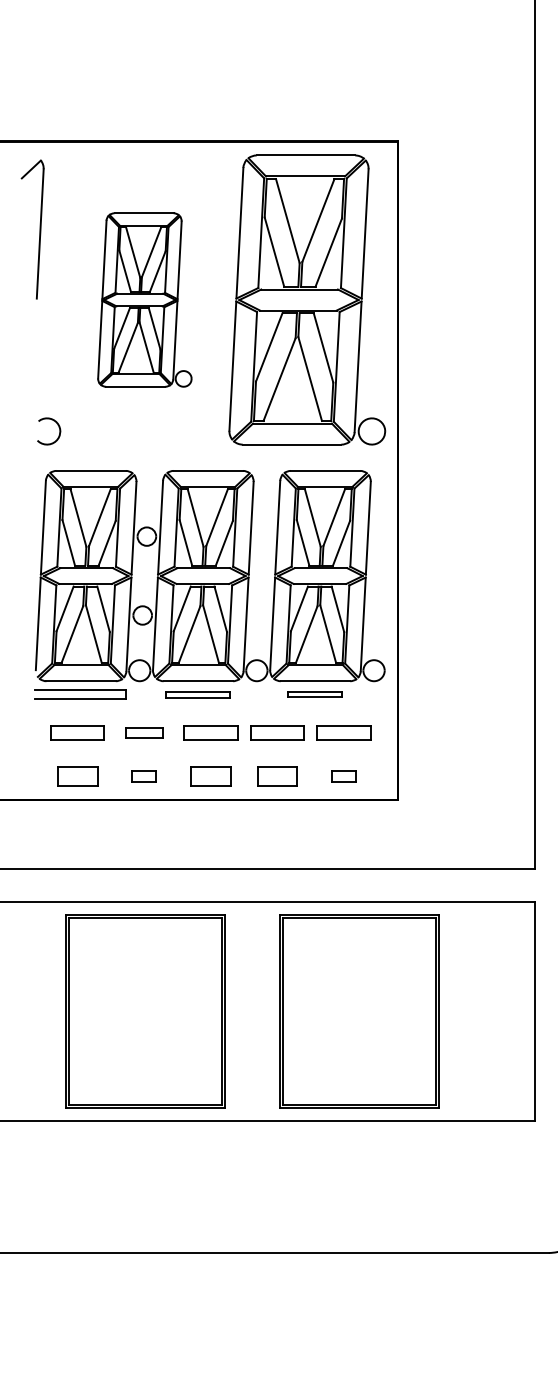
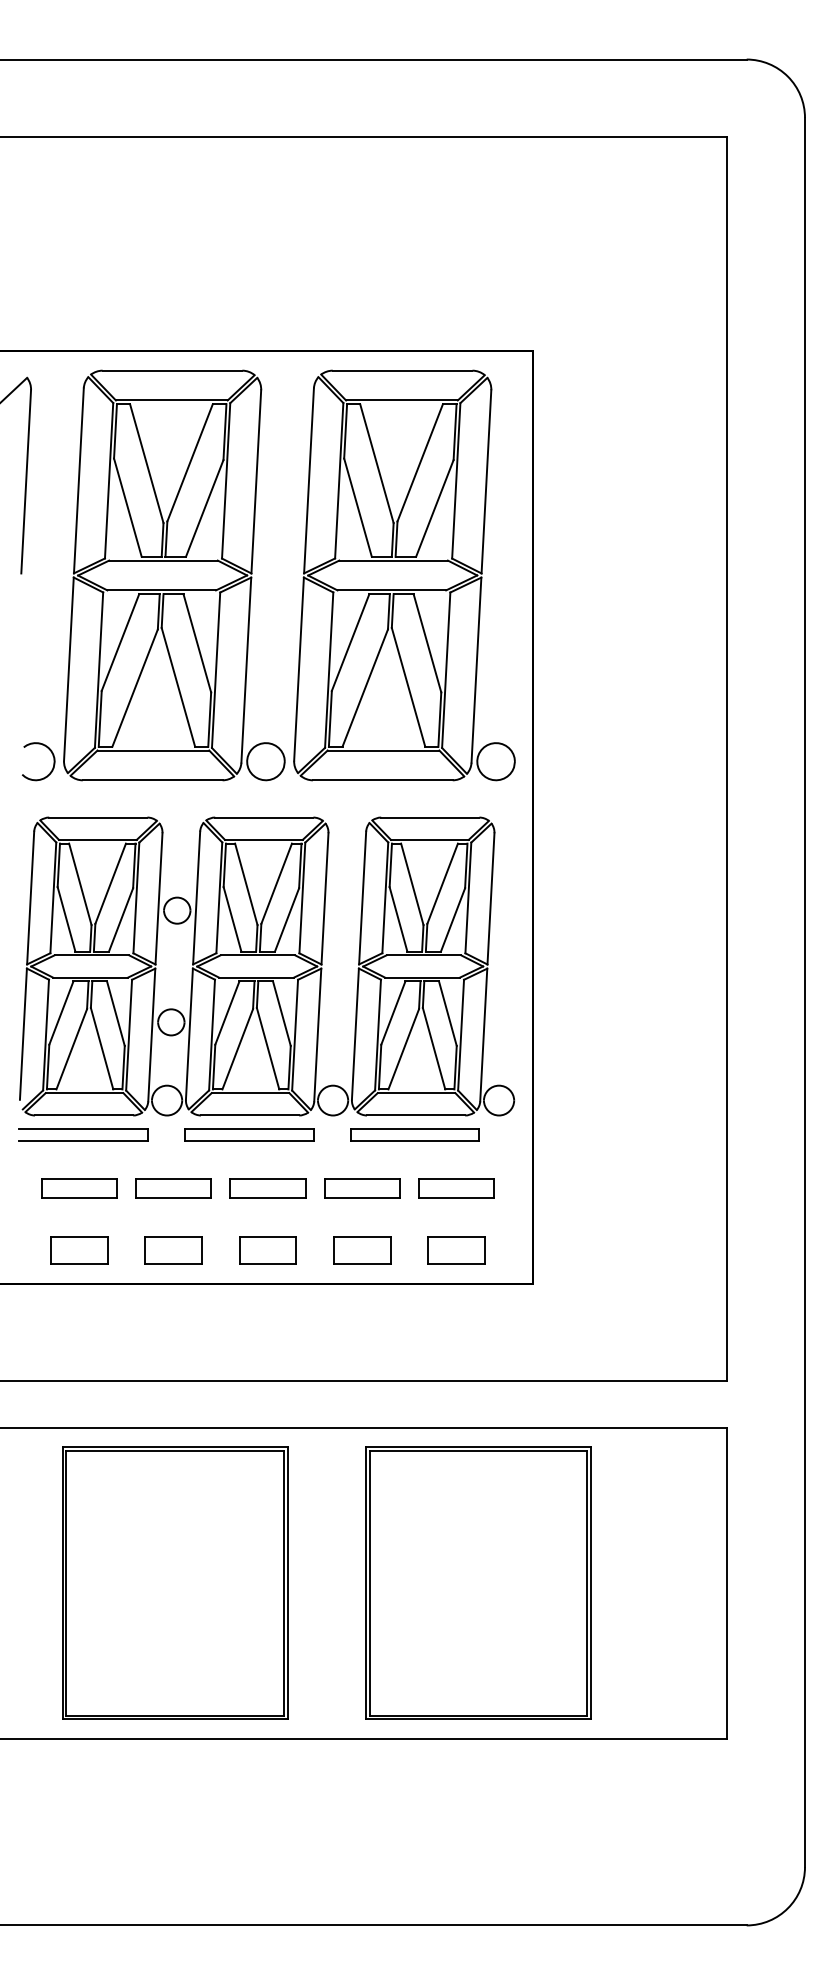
part: (144, 300) -> (174, 575), size x1.67
part: (197, 694) -> (249, 1134), size x1.43
part: (314, 694) -> (414, 1134), size x1.67
part: (144, 732) -> (173, 1188), size x1.43
part: (144, 776) -> (173, 1250), size x1.67
part: (344, 776) -> (456, 1250), size x1.67

